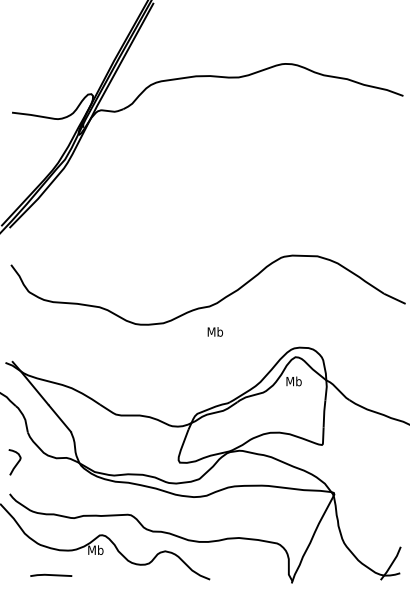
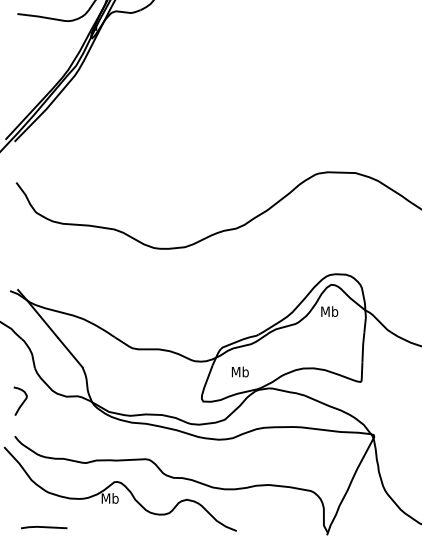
text: (214, 331) -> (239, 371), moved
line: (51, 574) -> (44, 526), moved

